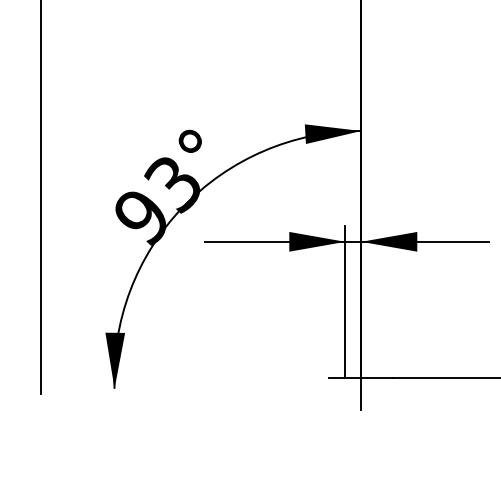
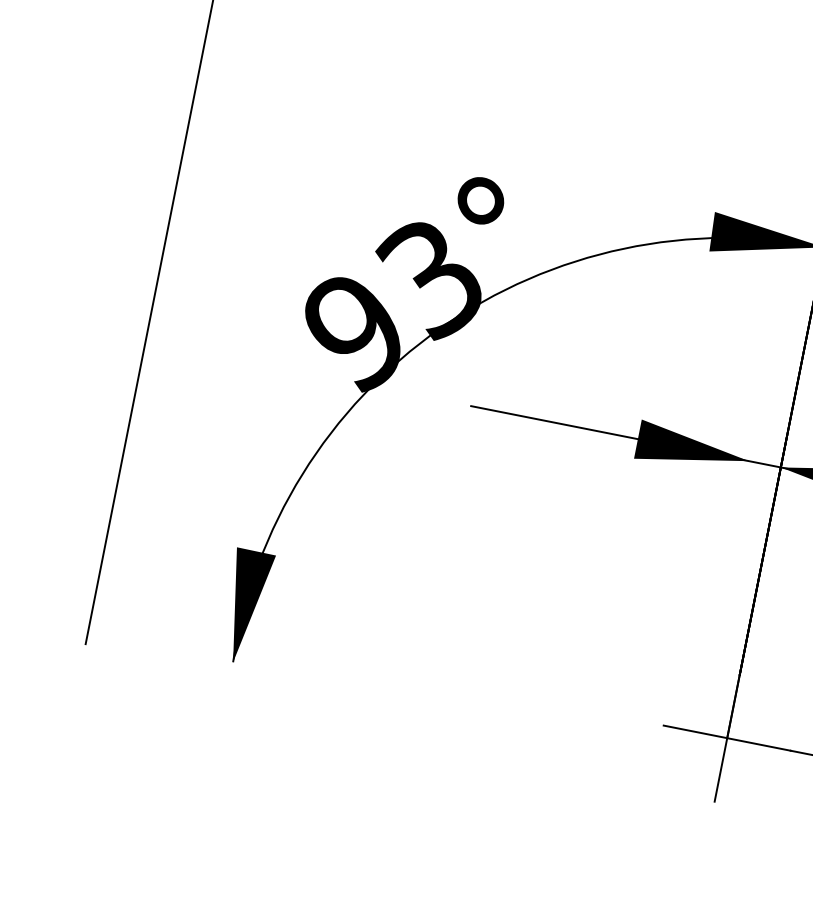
line: (345, 301) -> (726, 579), removed

